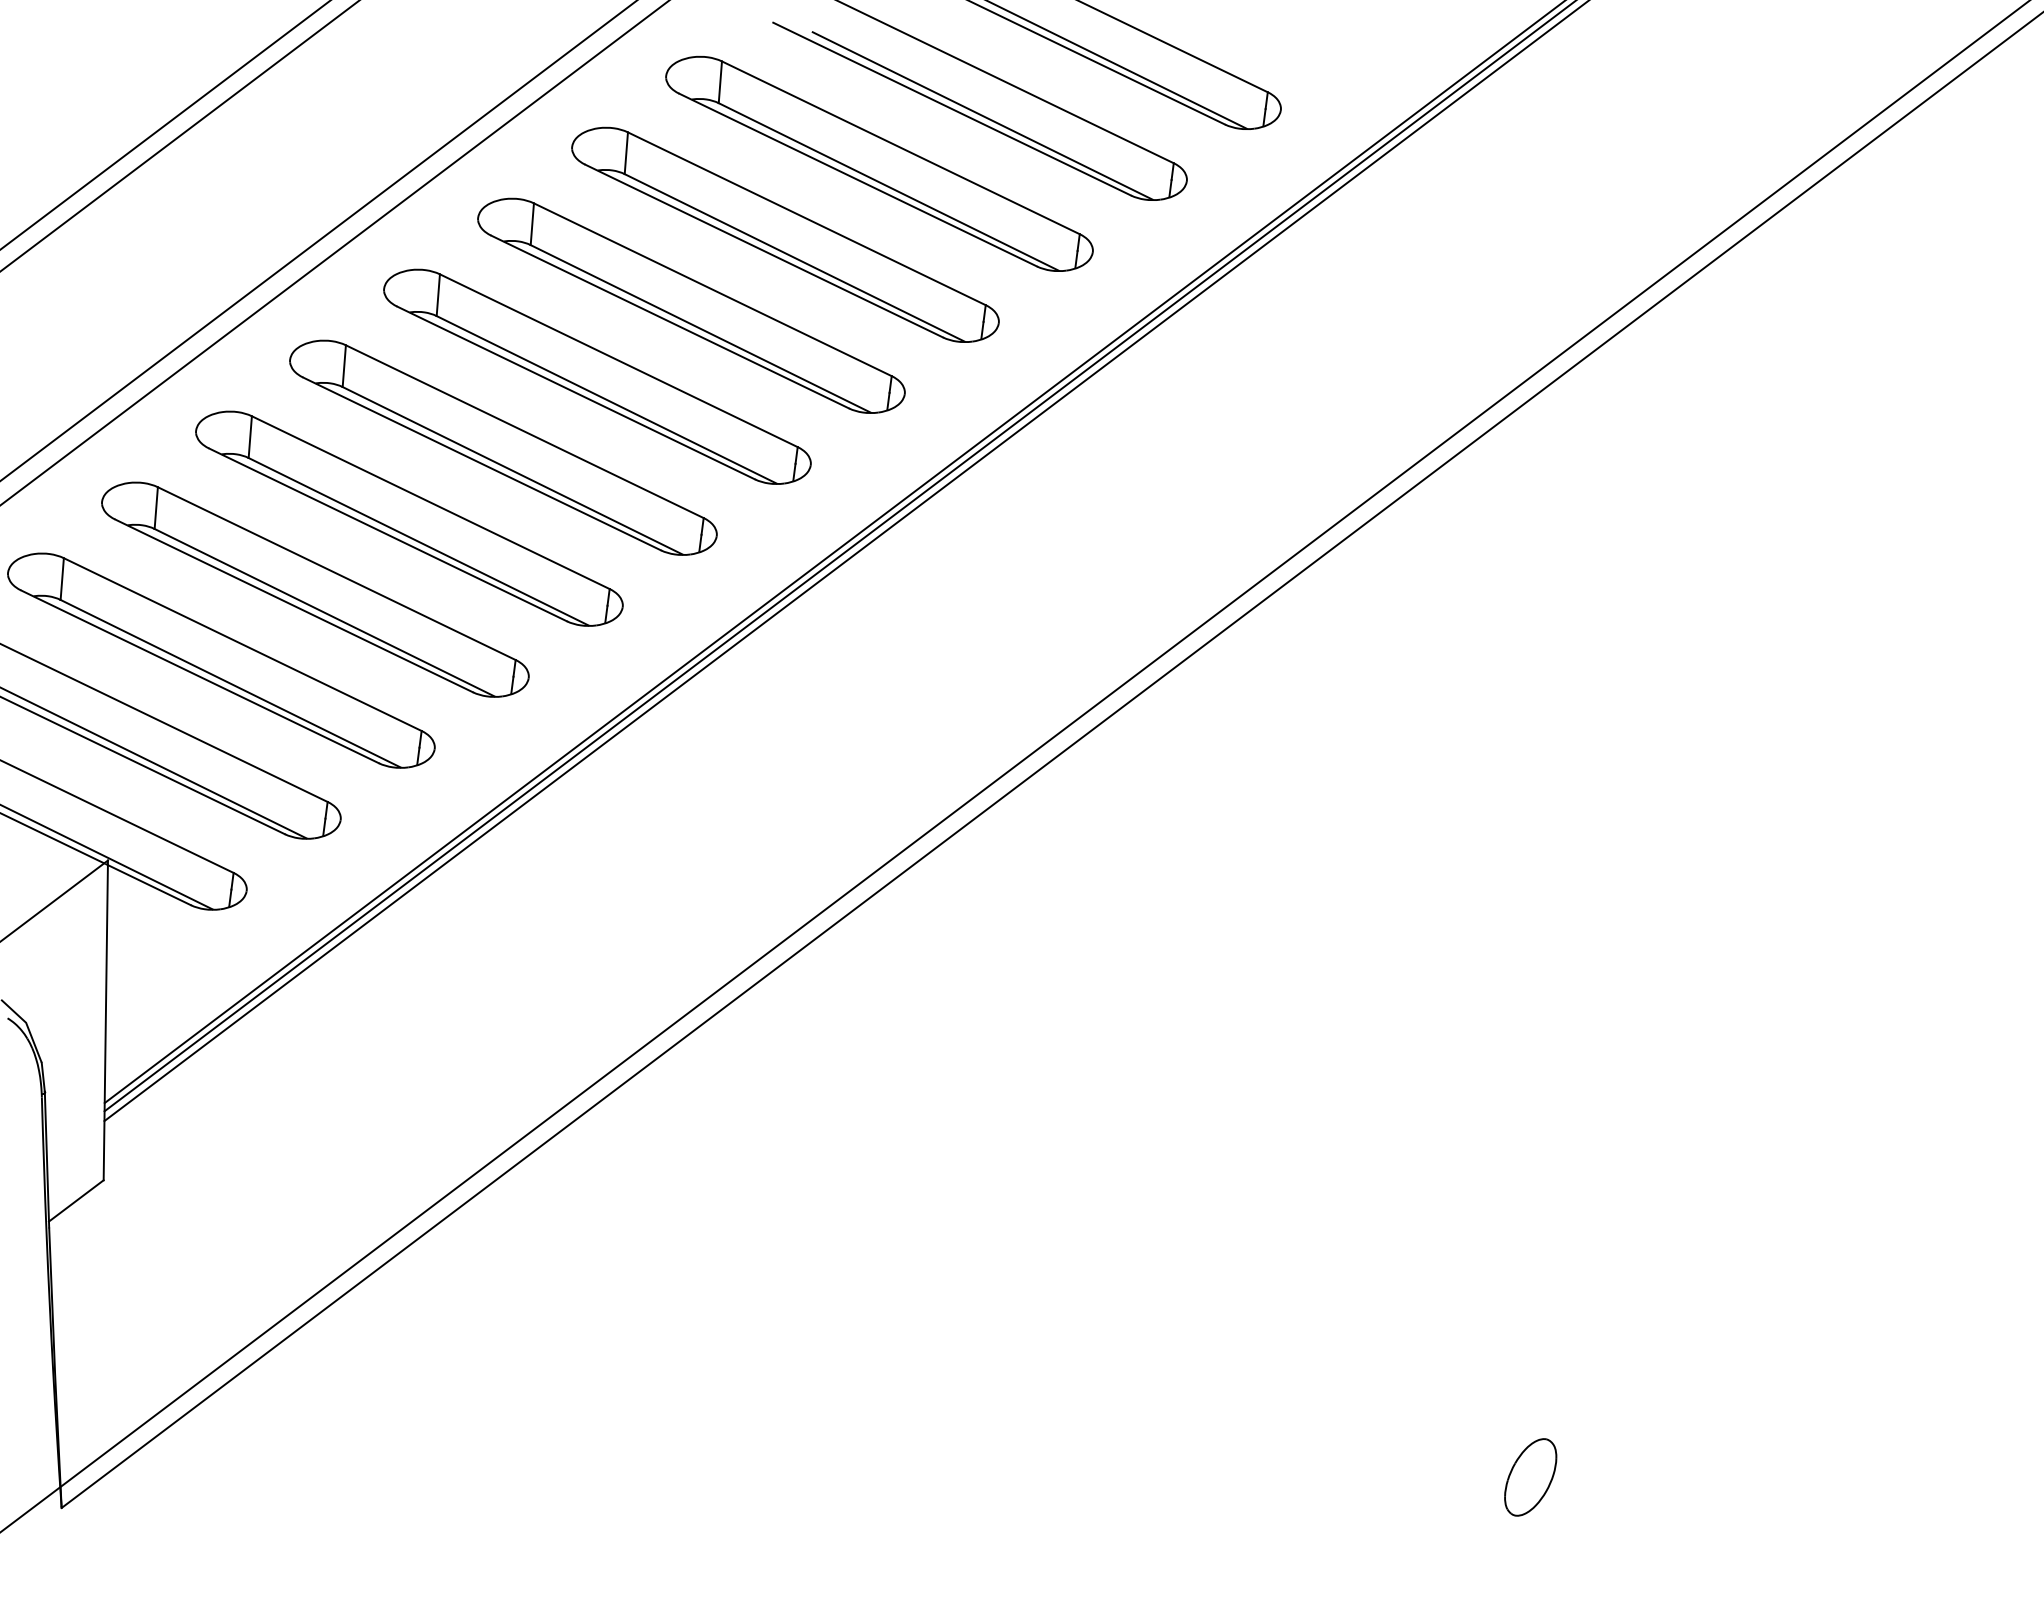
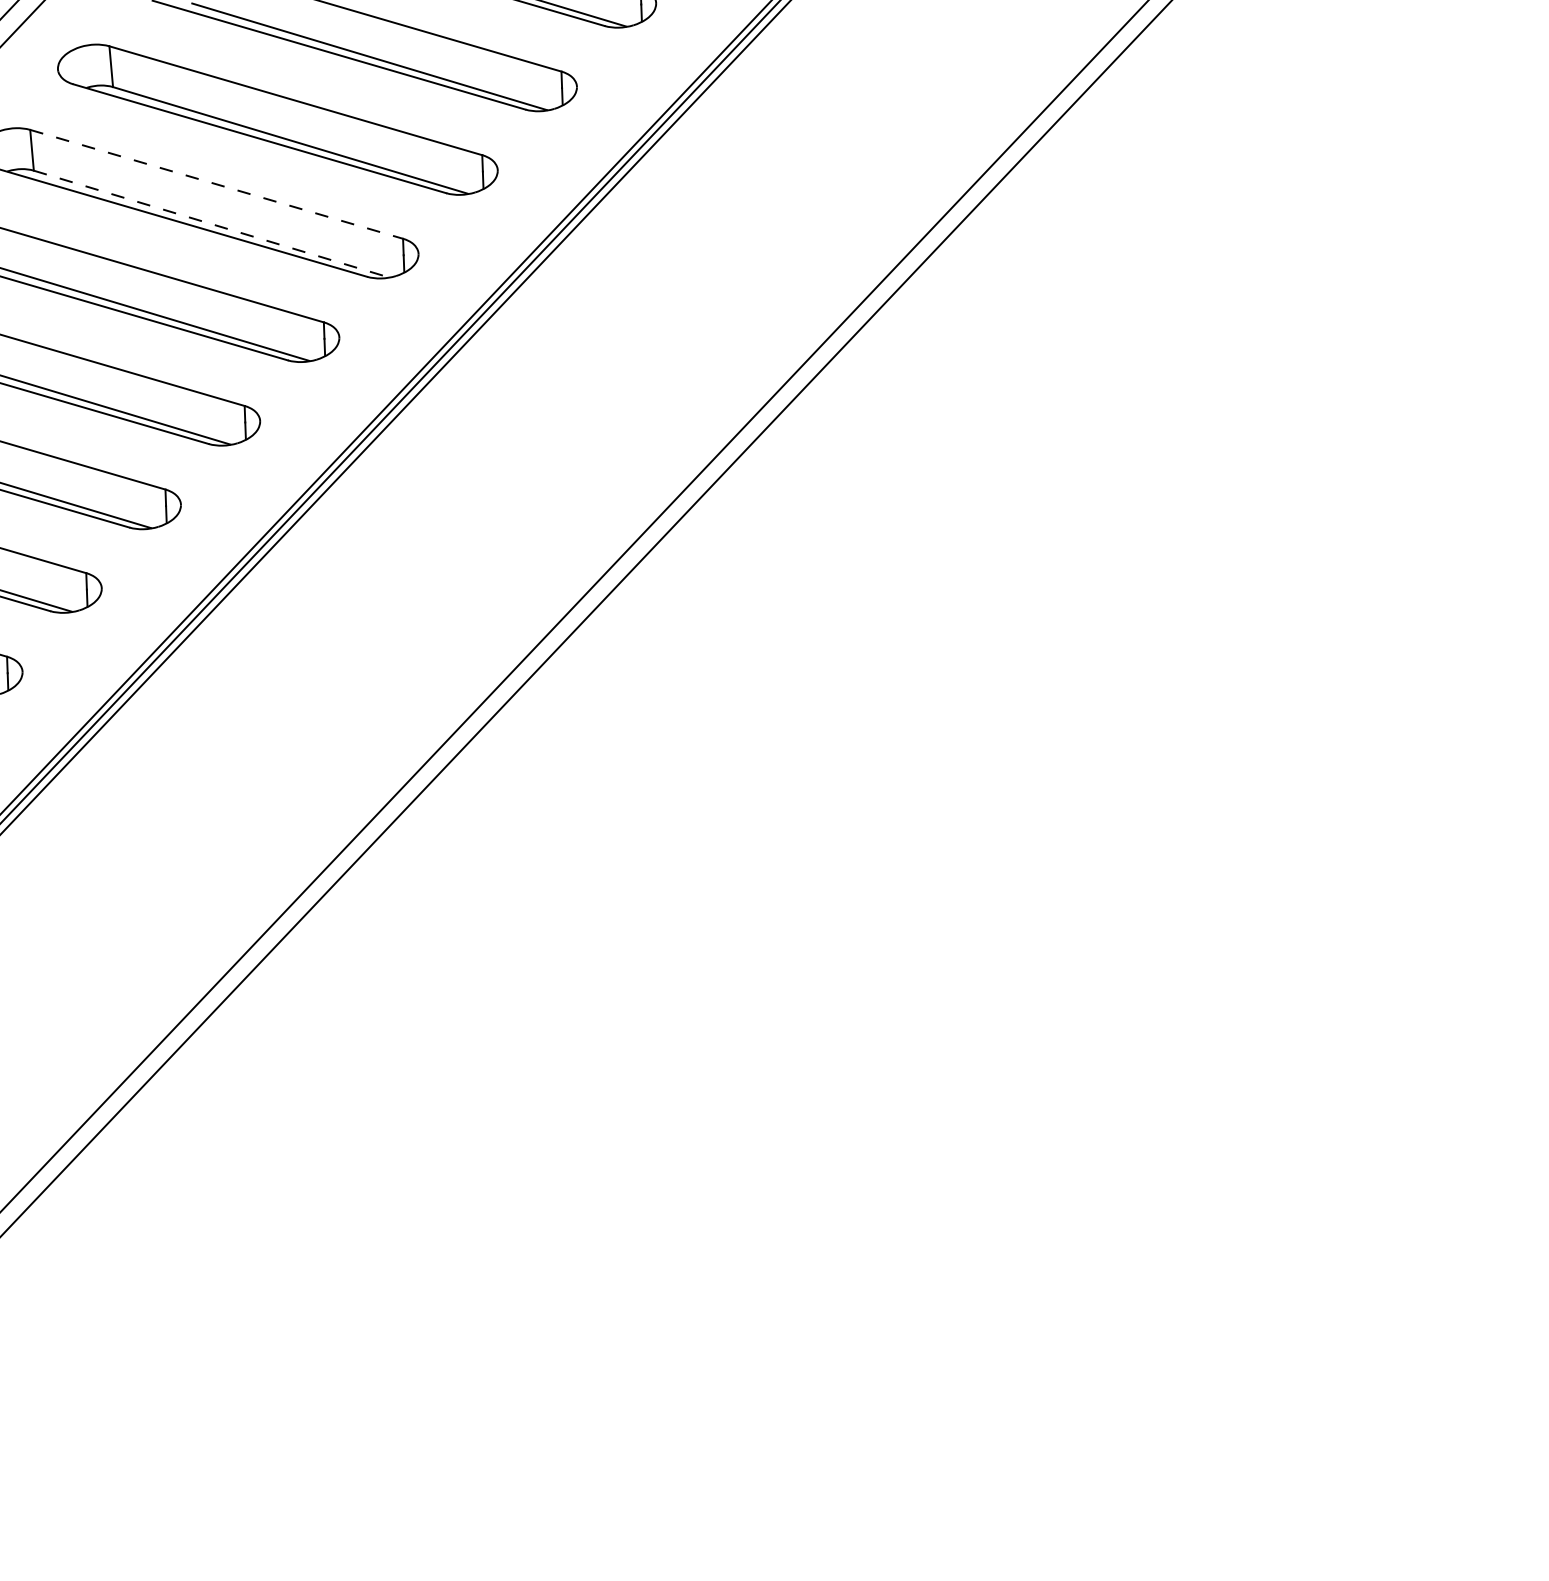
line: (806, 218) -> (216, 184), solid -> dashed
line: (795, 258) -> (212, 224), solid -> dashed
part: (1530, 1477) -> (1117, 1281), removed

